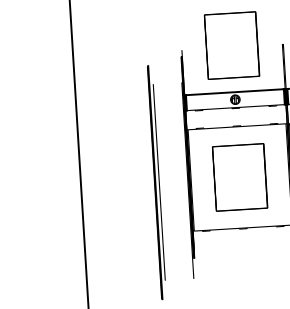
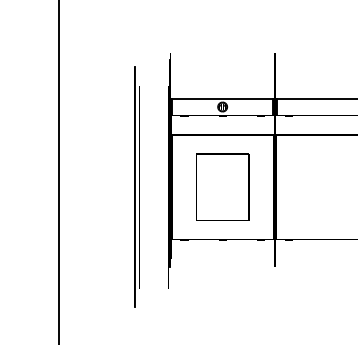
part: (231, 44) -> (222, 50), removed

